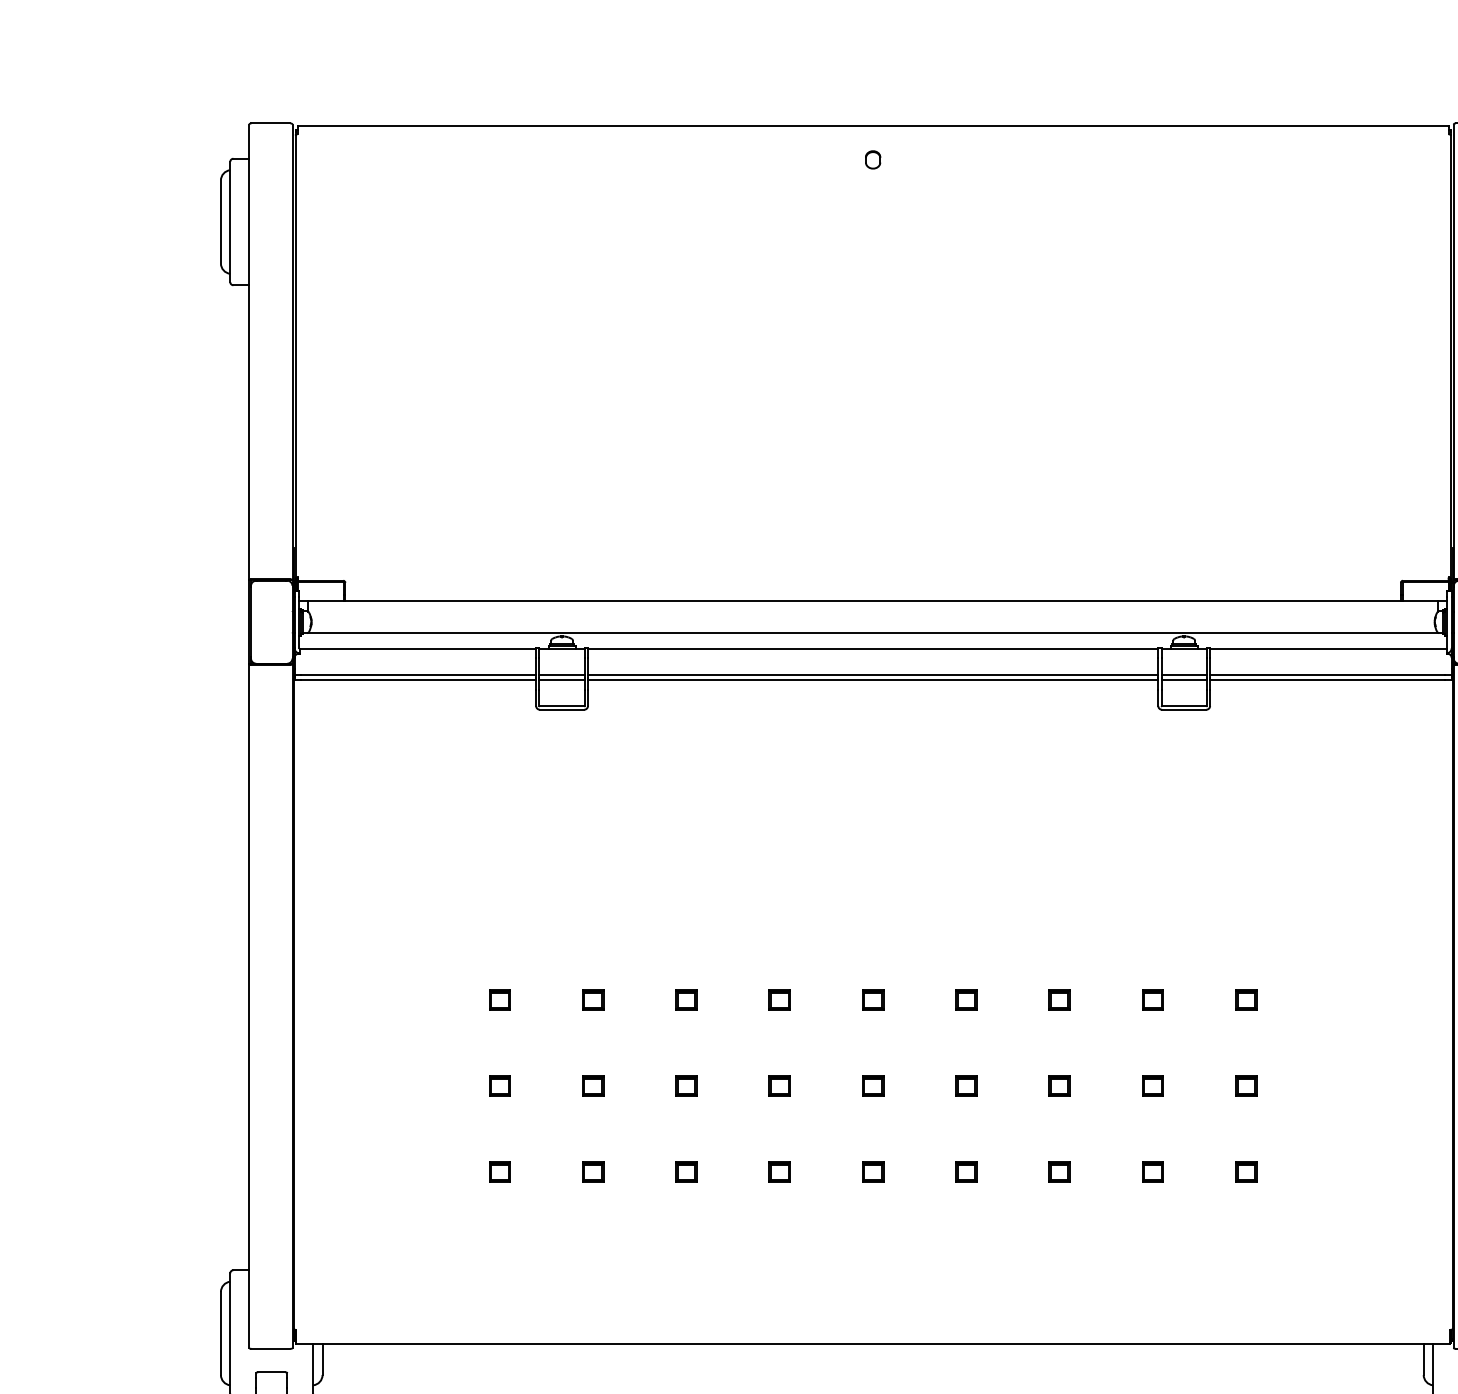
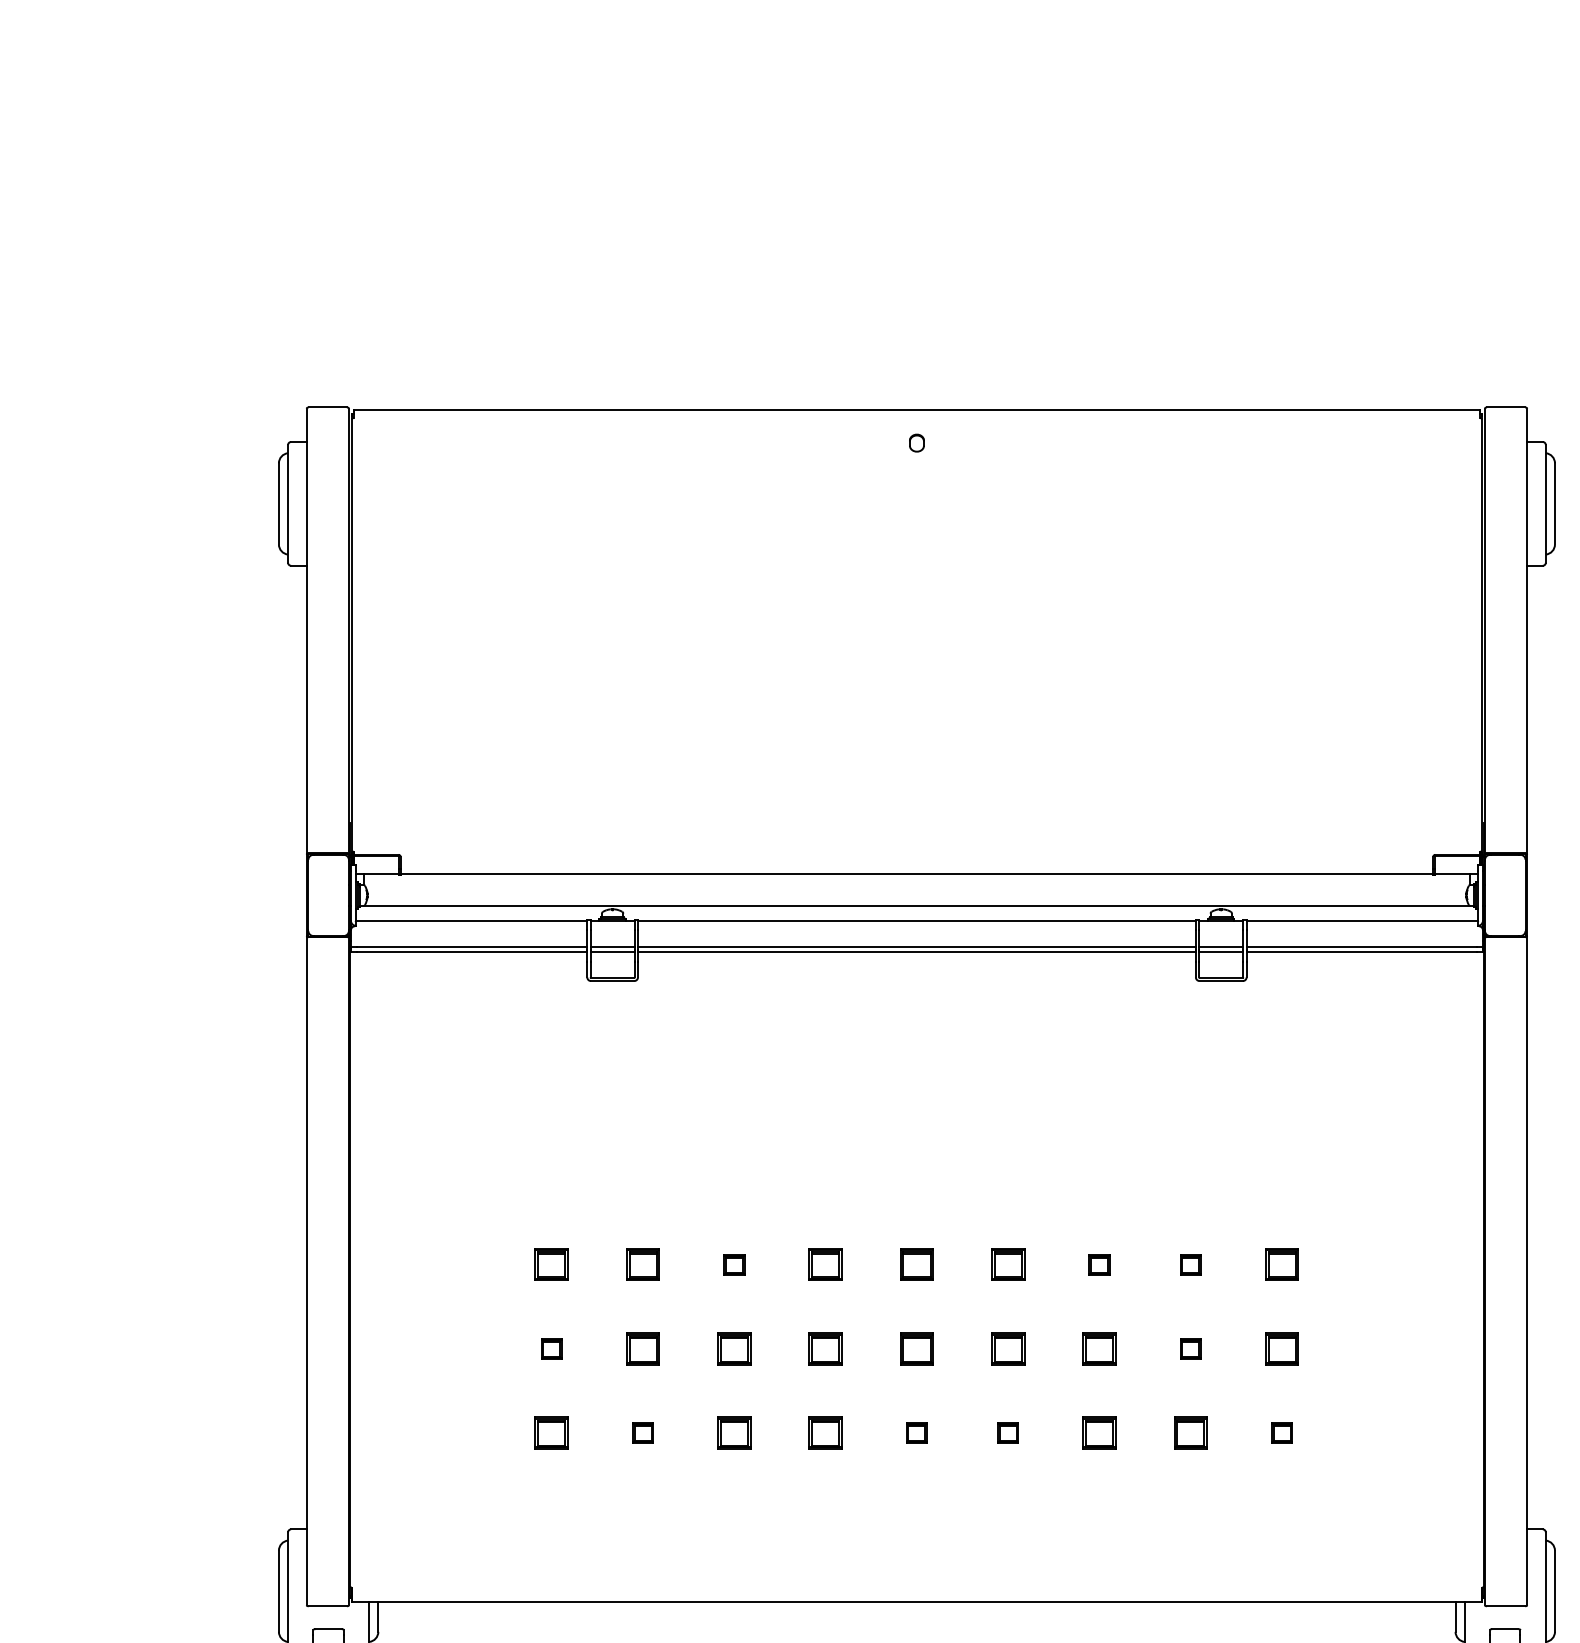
part: (499, 999) -> (551, 1264), size x1.6
part: (592, 999) -> (642, 1264), size x1.6
part: (779, 999) -> (825, 1264), size x1.6
part: (872, 999) -> (916, 1264), size x1.6
part: (965, 999) -> (1007, 1264), size x1.6
part: (1245, 999) -> (1281, 1264), size x1.6
part: (592, 1085) -> (642, 1348), size x1.6
part: (686, 1085) -> (734, 1348), size x1.6
part: (779, 1085) -> (825, 1348), size x1.6
part: (872, 1085) -> (916, 1348), size x1.6
part: (965, 1085) -> (1007, 1348), size x1.6
part: (1059, 1085) -> (1099, 1348), size x1.6
part: (1245, 1085) -> (1281, 1348), size x1.6
part: (499, 1171) -> (551, 1432), size x1.6
part: (686, 1171) -> (734, 1432), size x1.6
part: (779, 1171) -> (825, 1432), size x1.6
part: (1059, 1171) -> (1099, 1432), size x1.6
part: (1152, 1171) -> (1190, 1432), size x1.6

